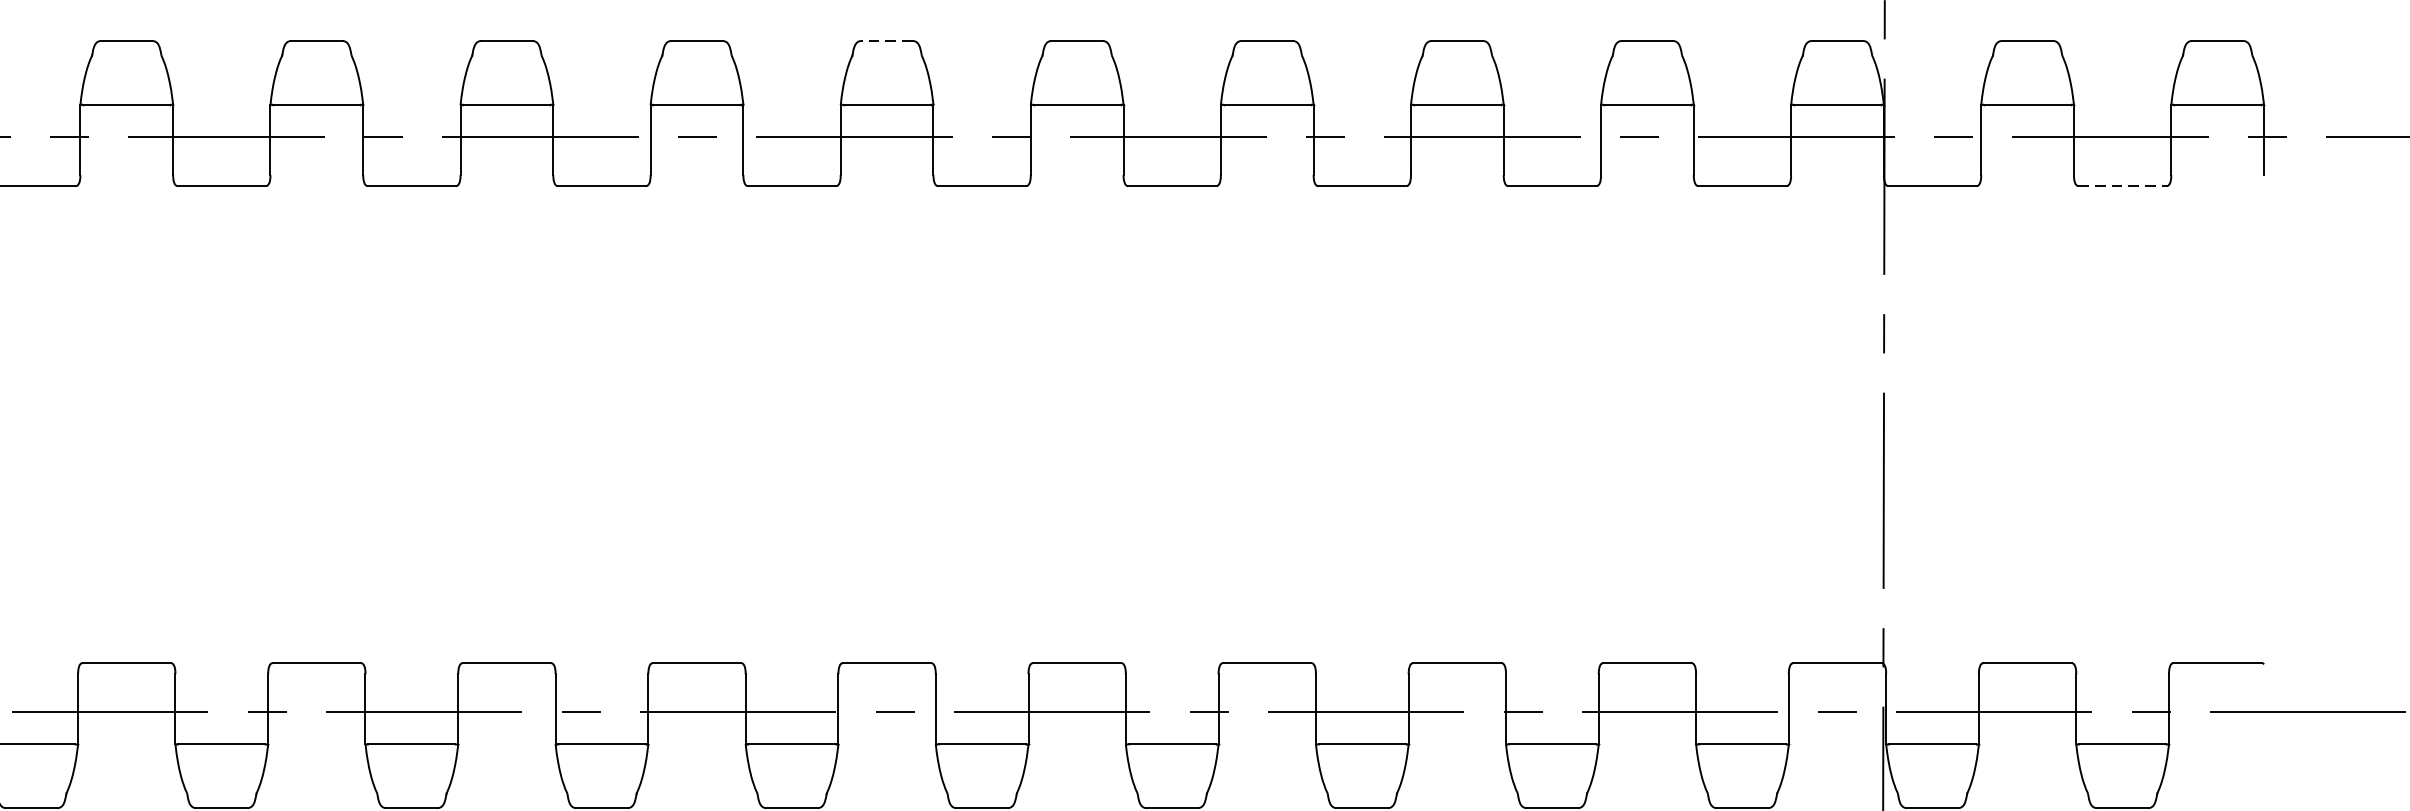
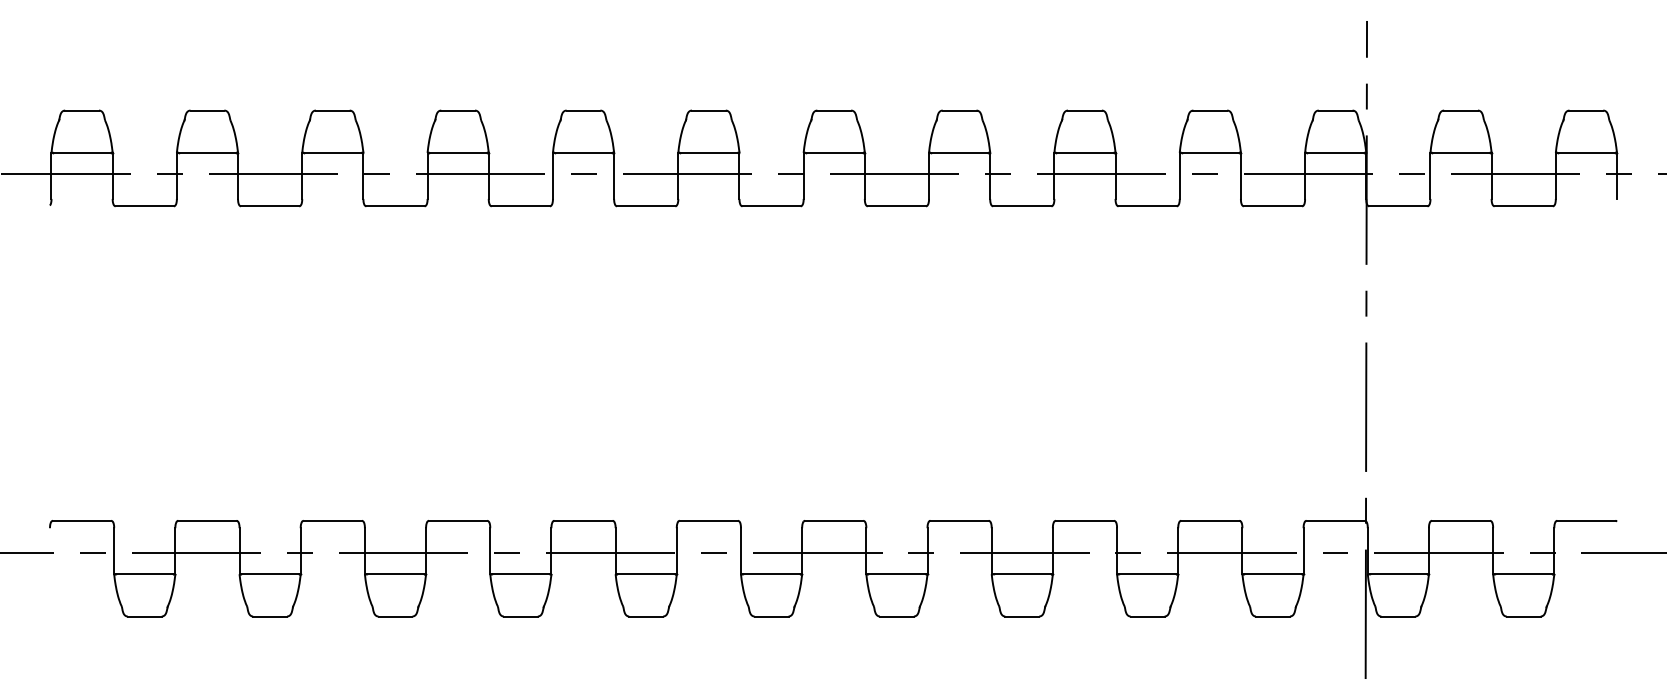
line: (886, 40) -> (708, 110), dashed -> solid
line: (2123, 186) -> (1524, 206), dashed -> solid

